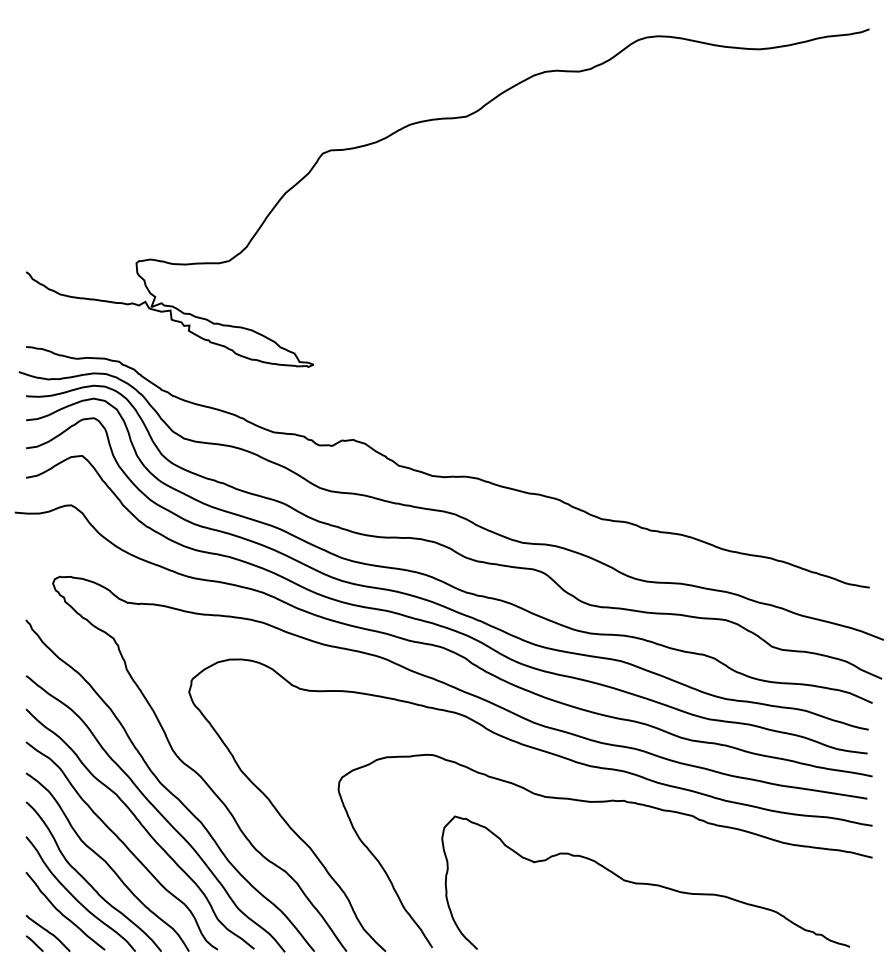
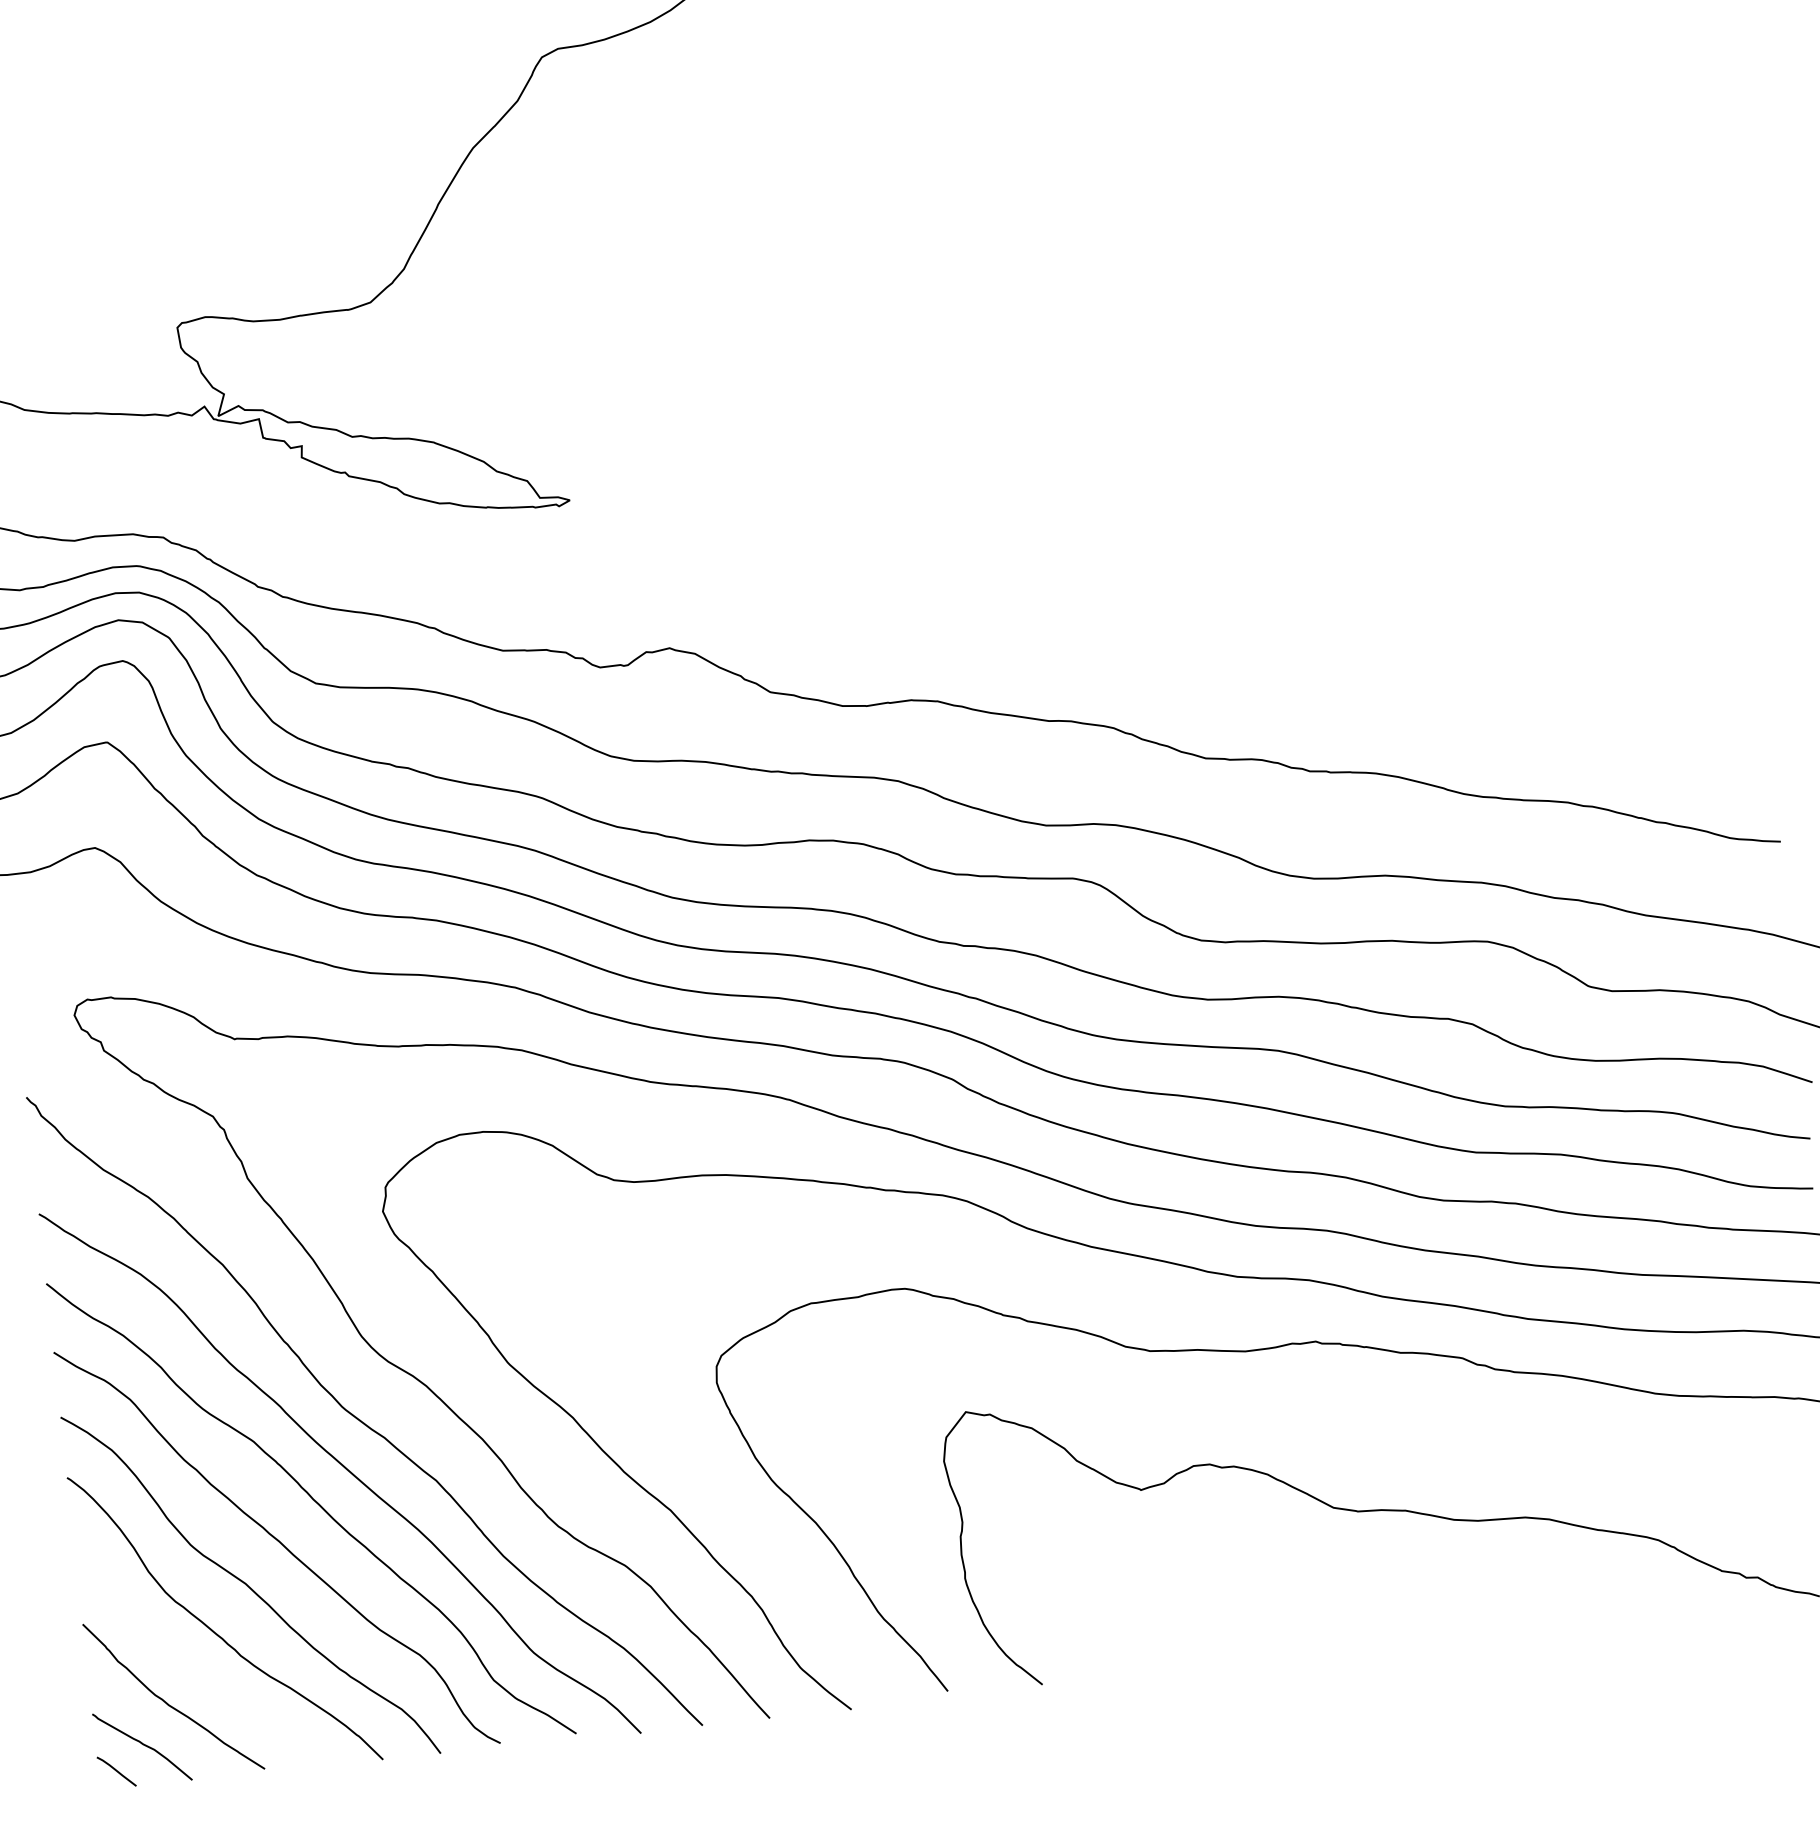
curve: (75, 897) -> (191, 1665), removed

